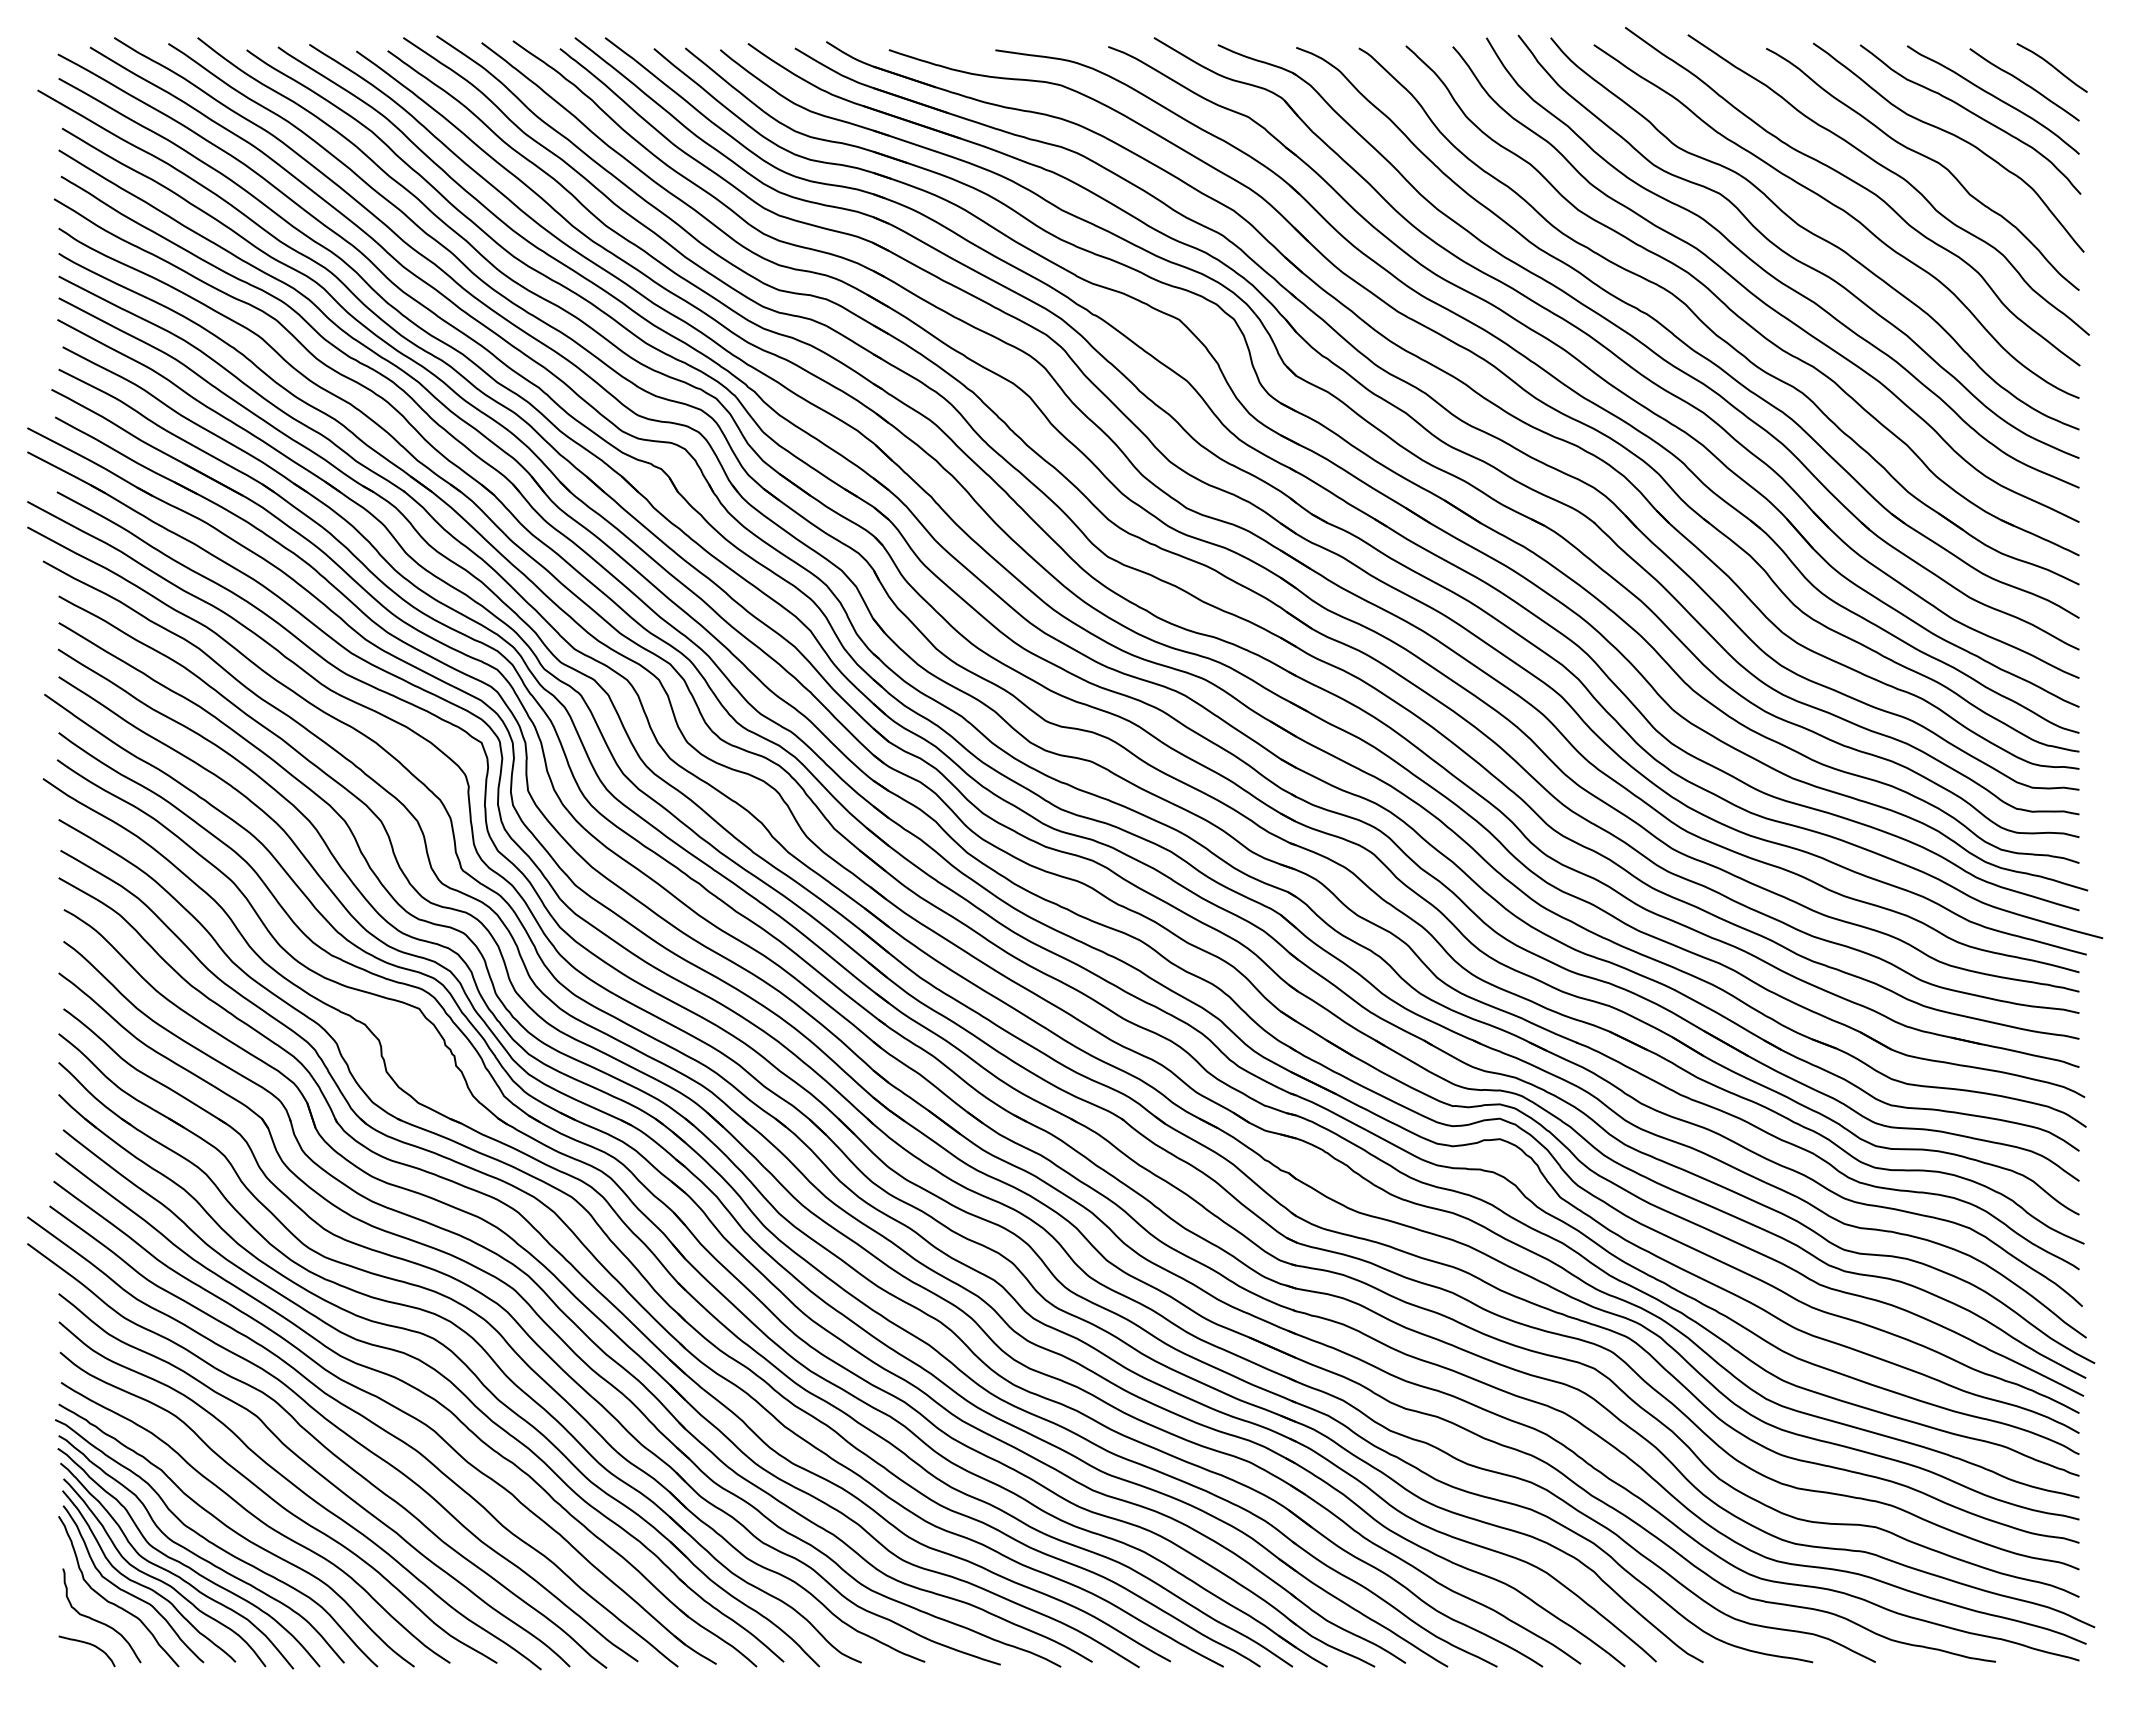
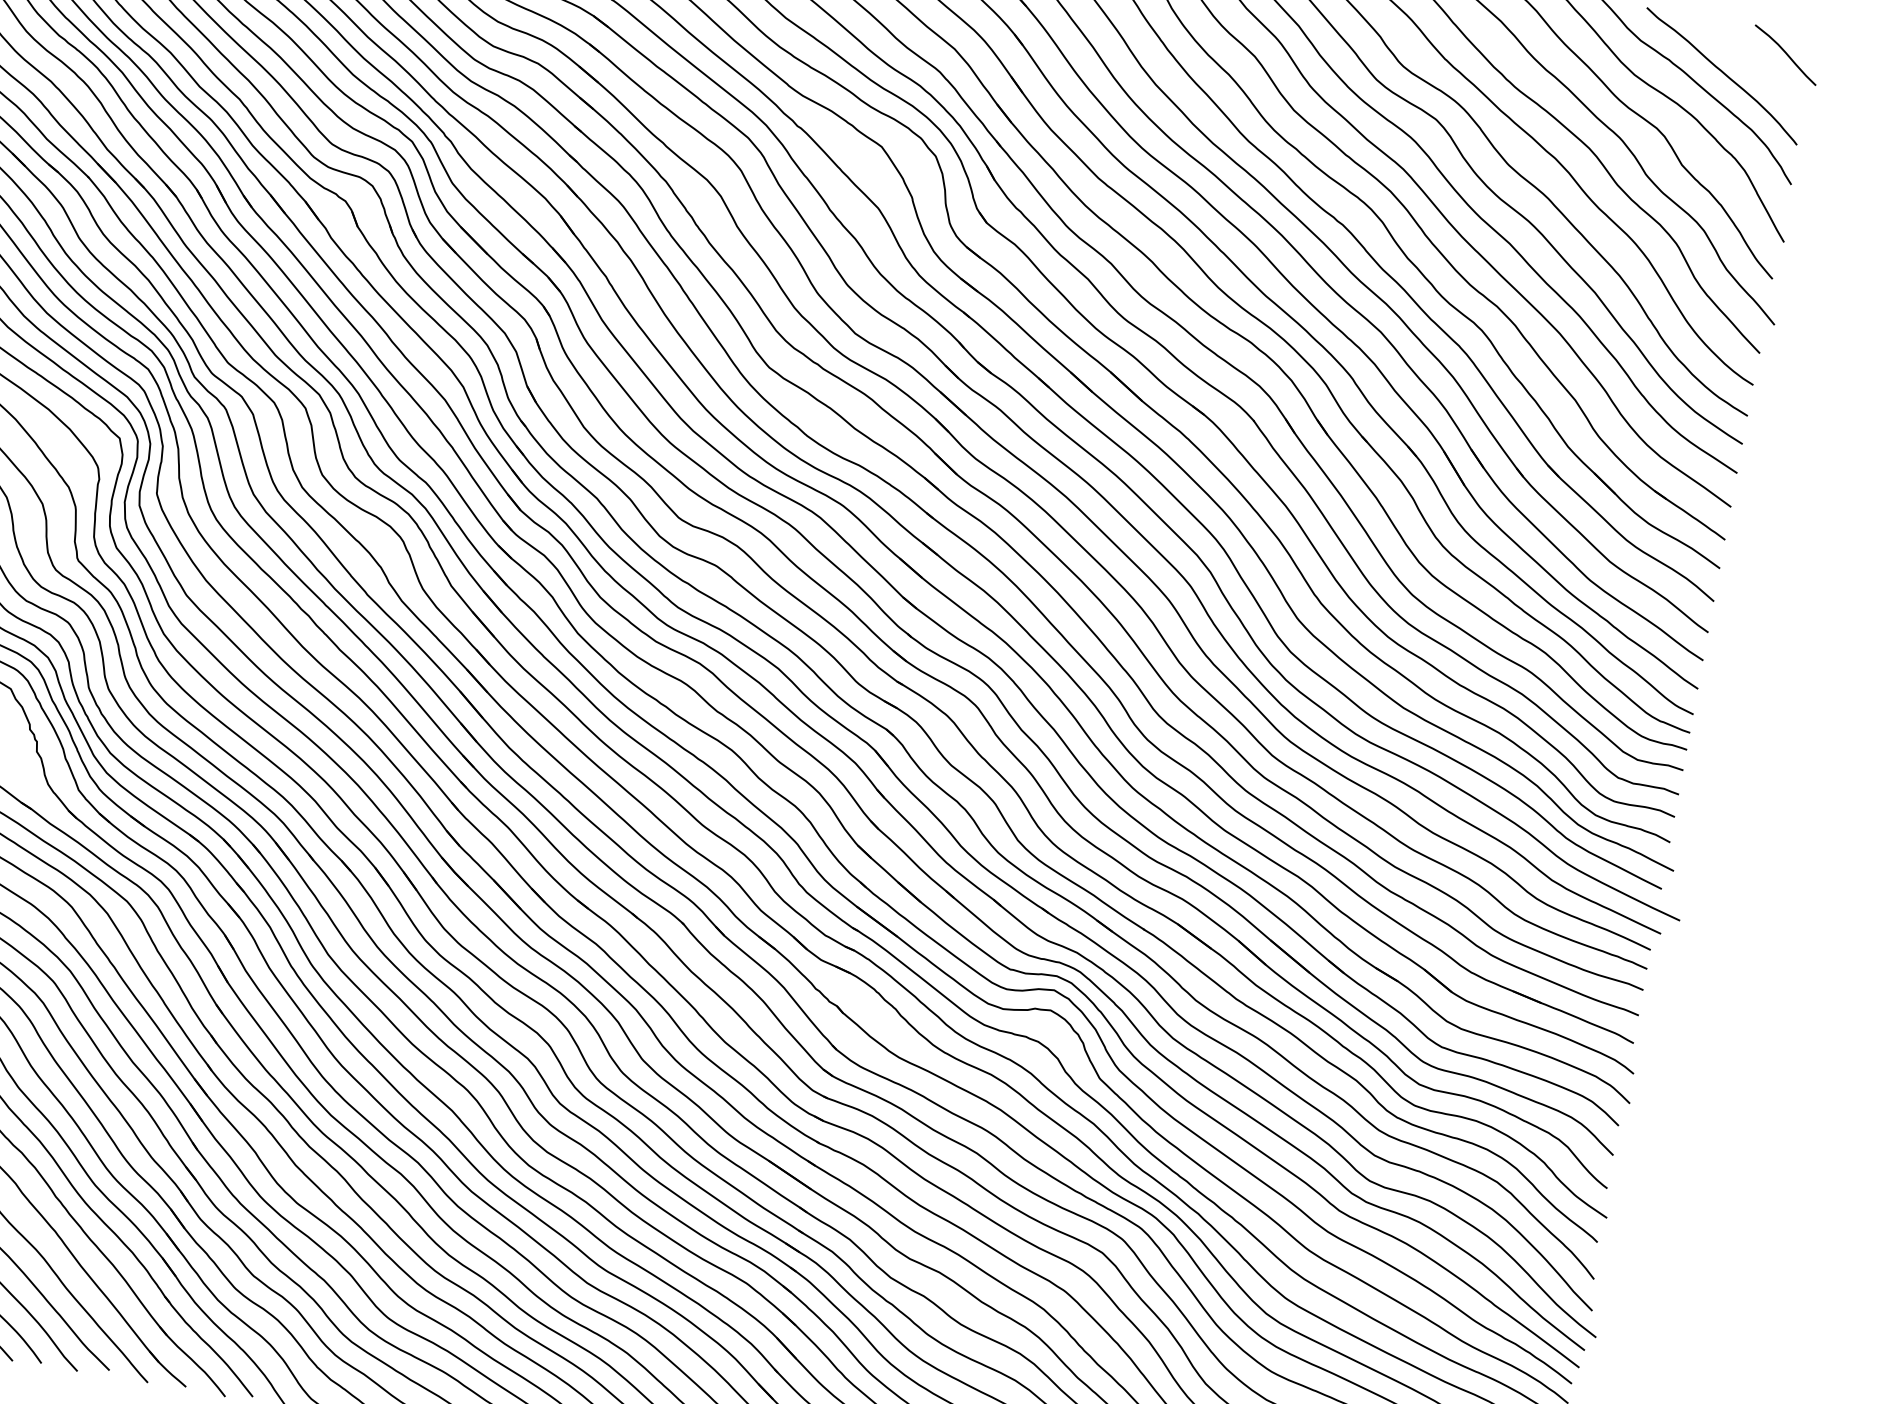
curve: (2024, 84) -> (1755, 66), removed

